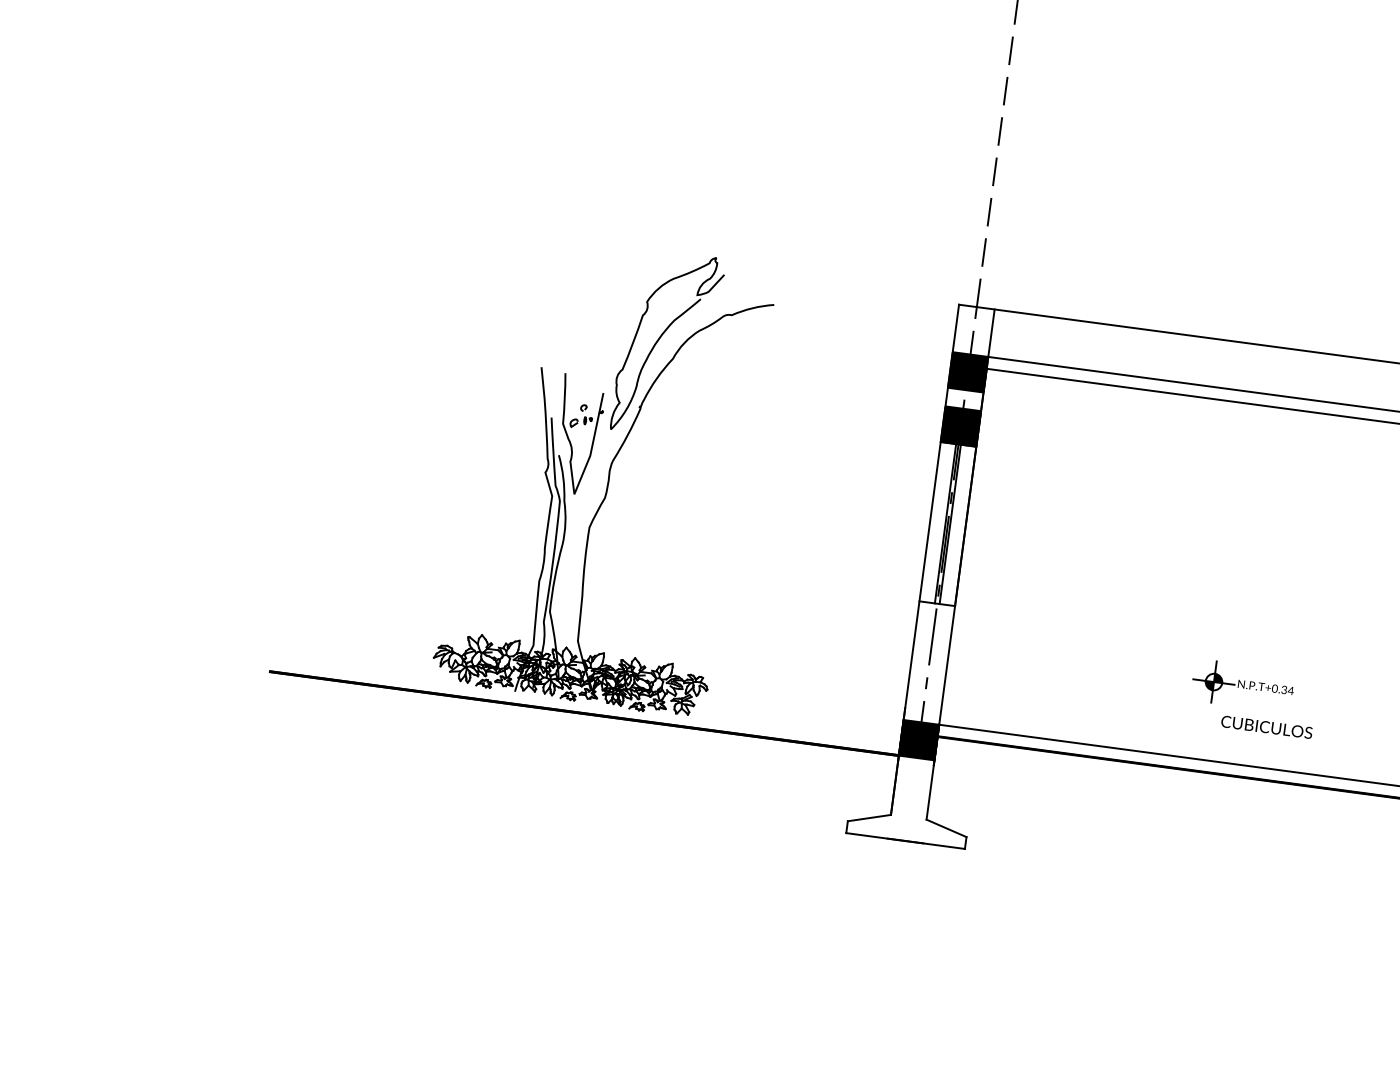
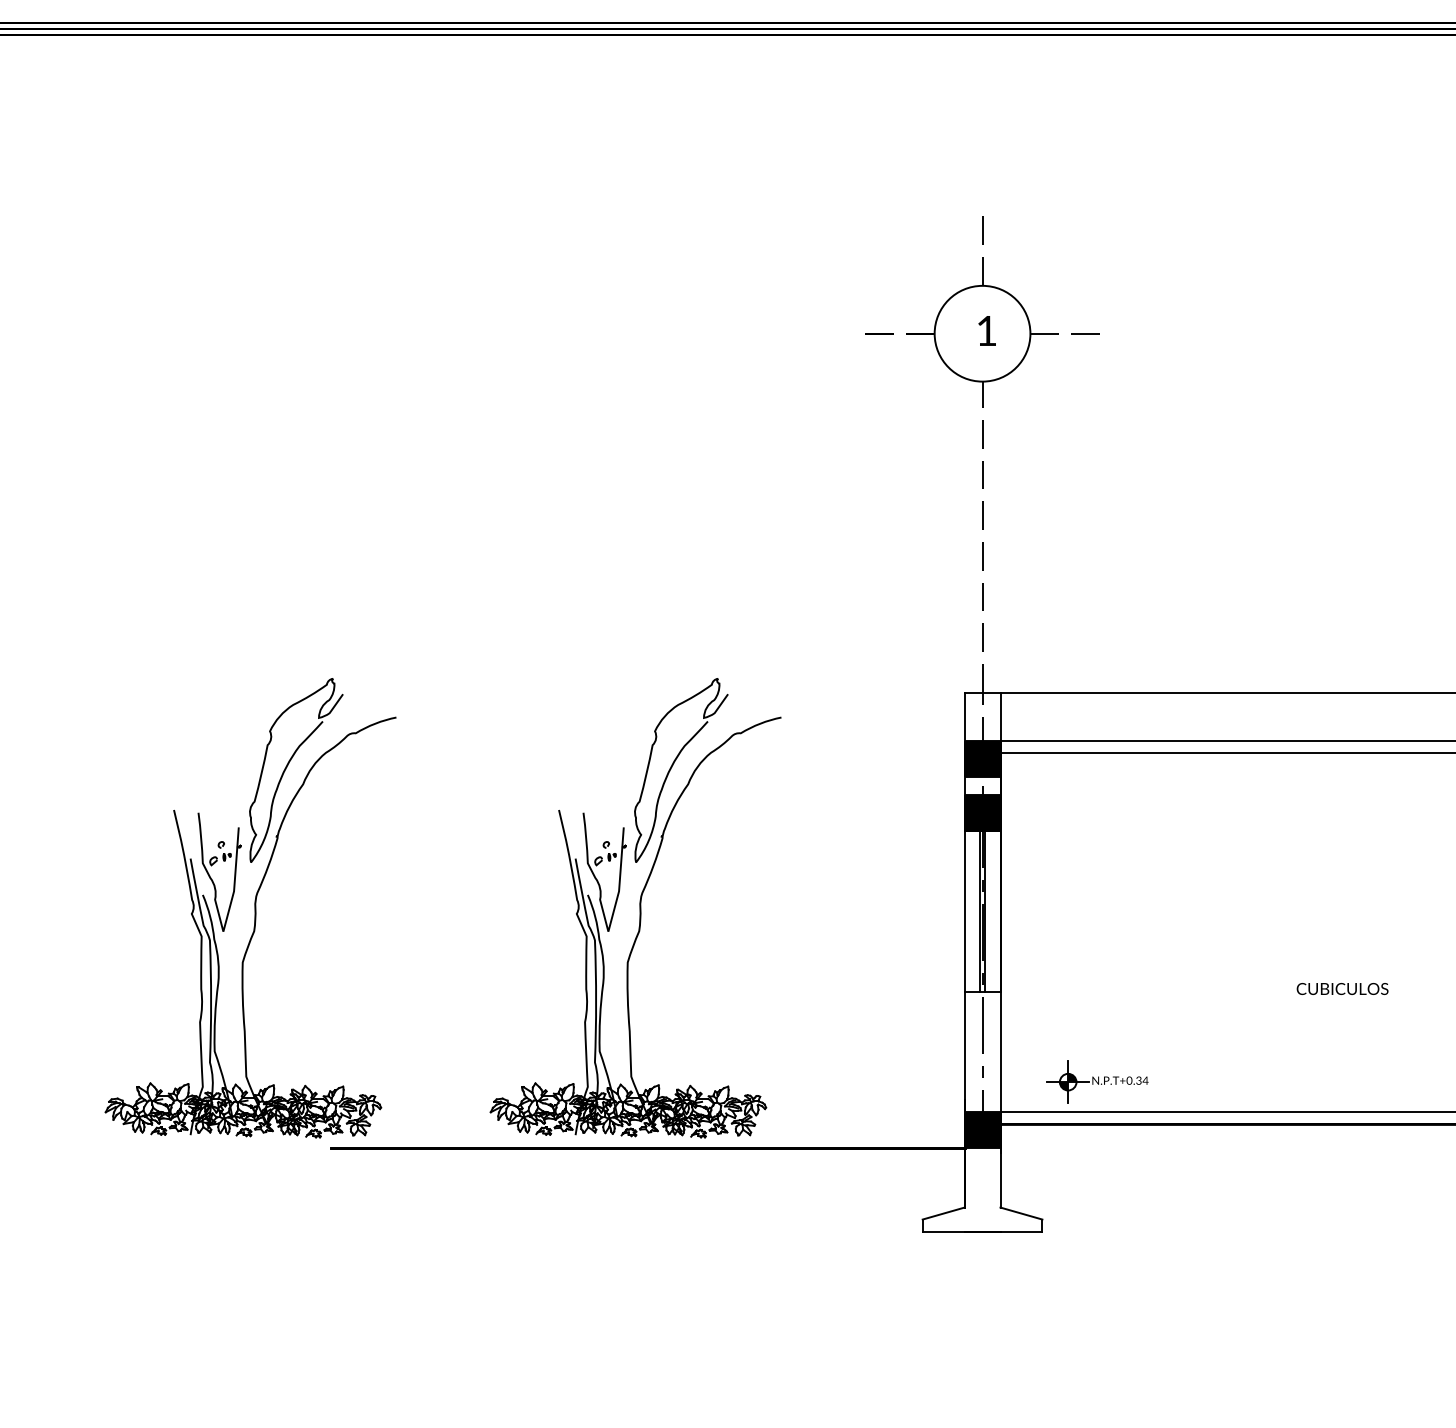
part: (222, 424) -> (250, 908), added
part: (1243, 685) -> (1097, 1081), moved
text: (1266, 726) -> (1342, 988), moved

